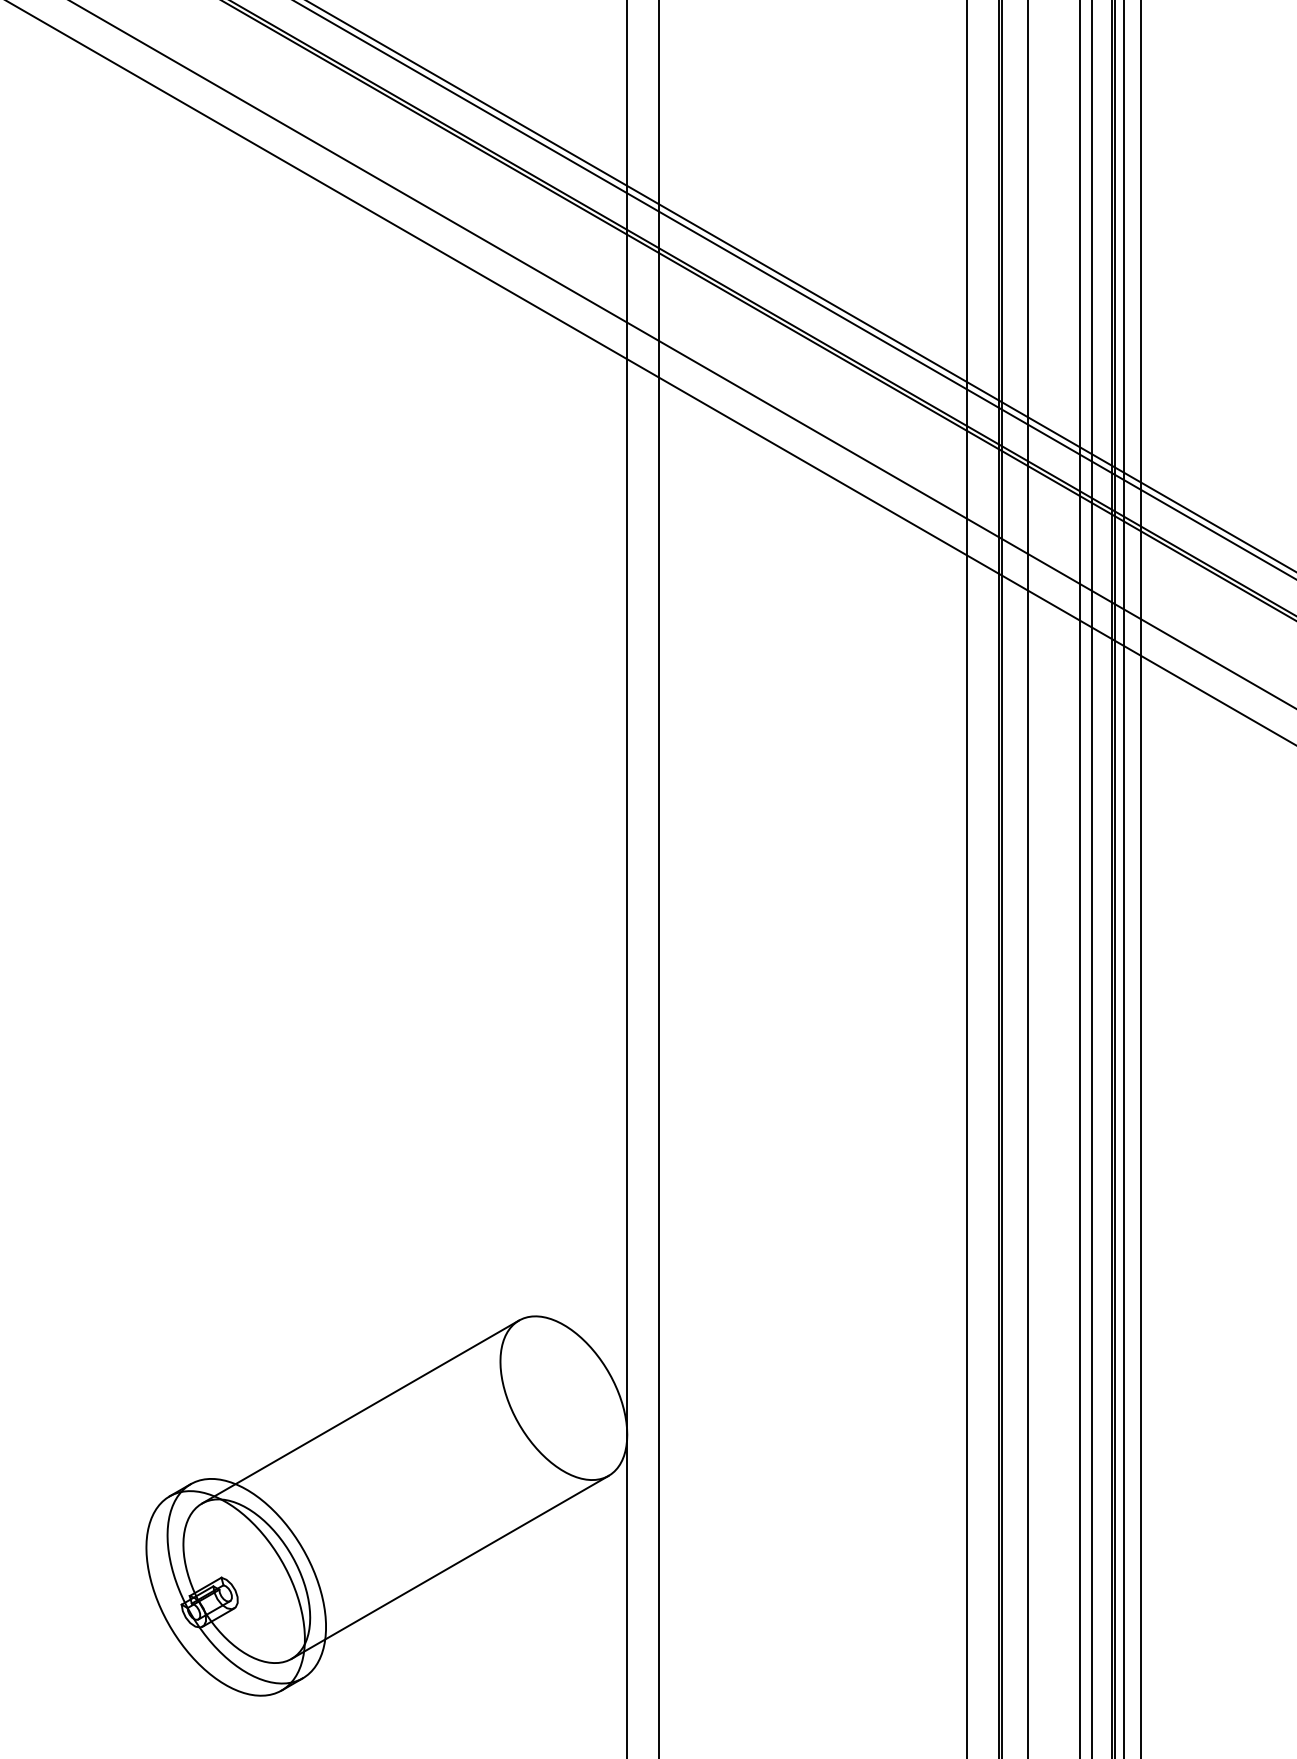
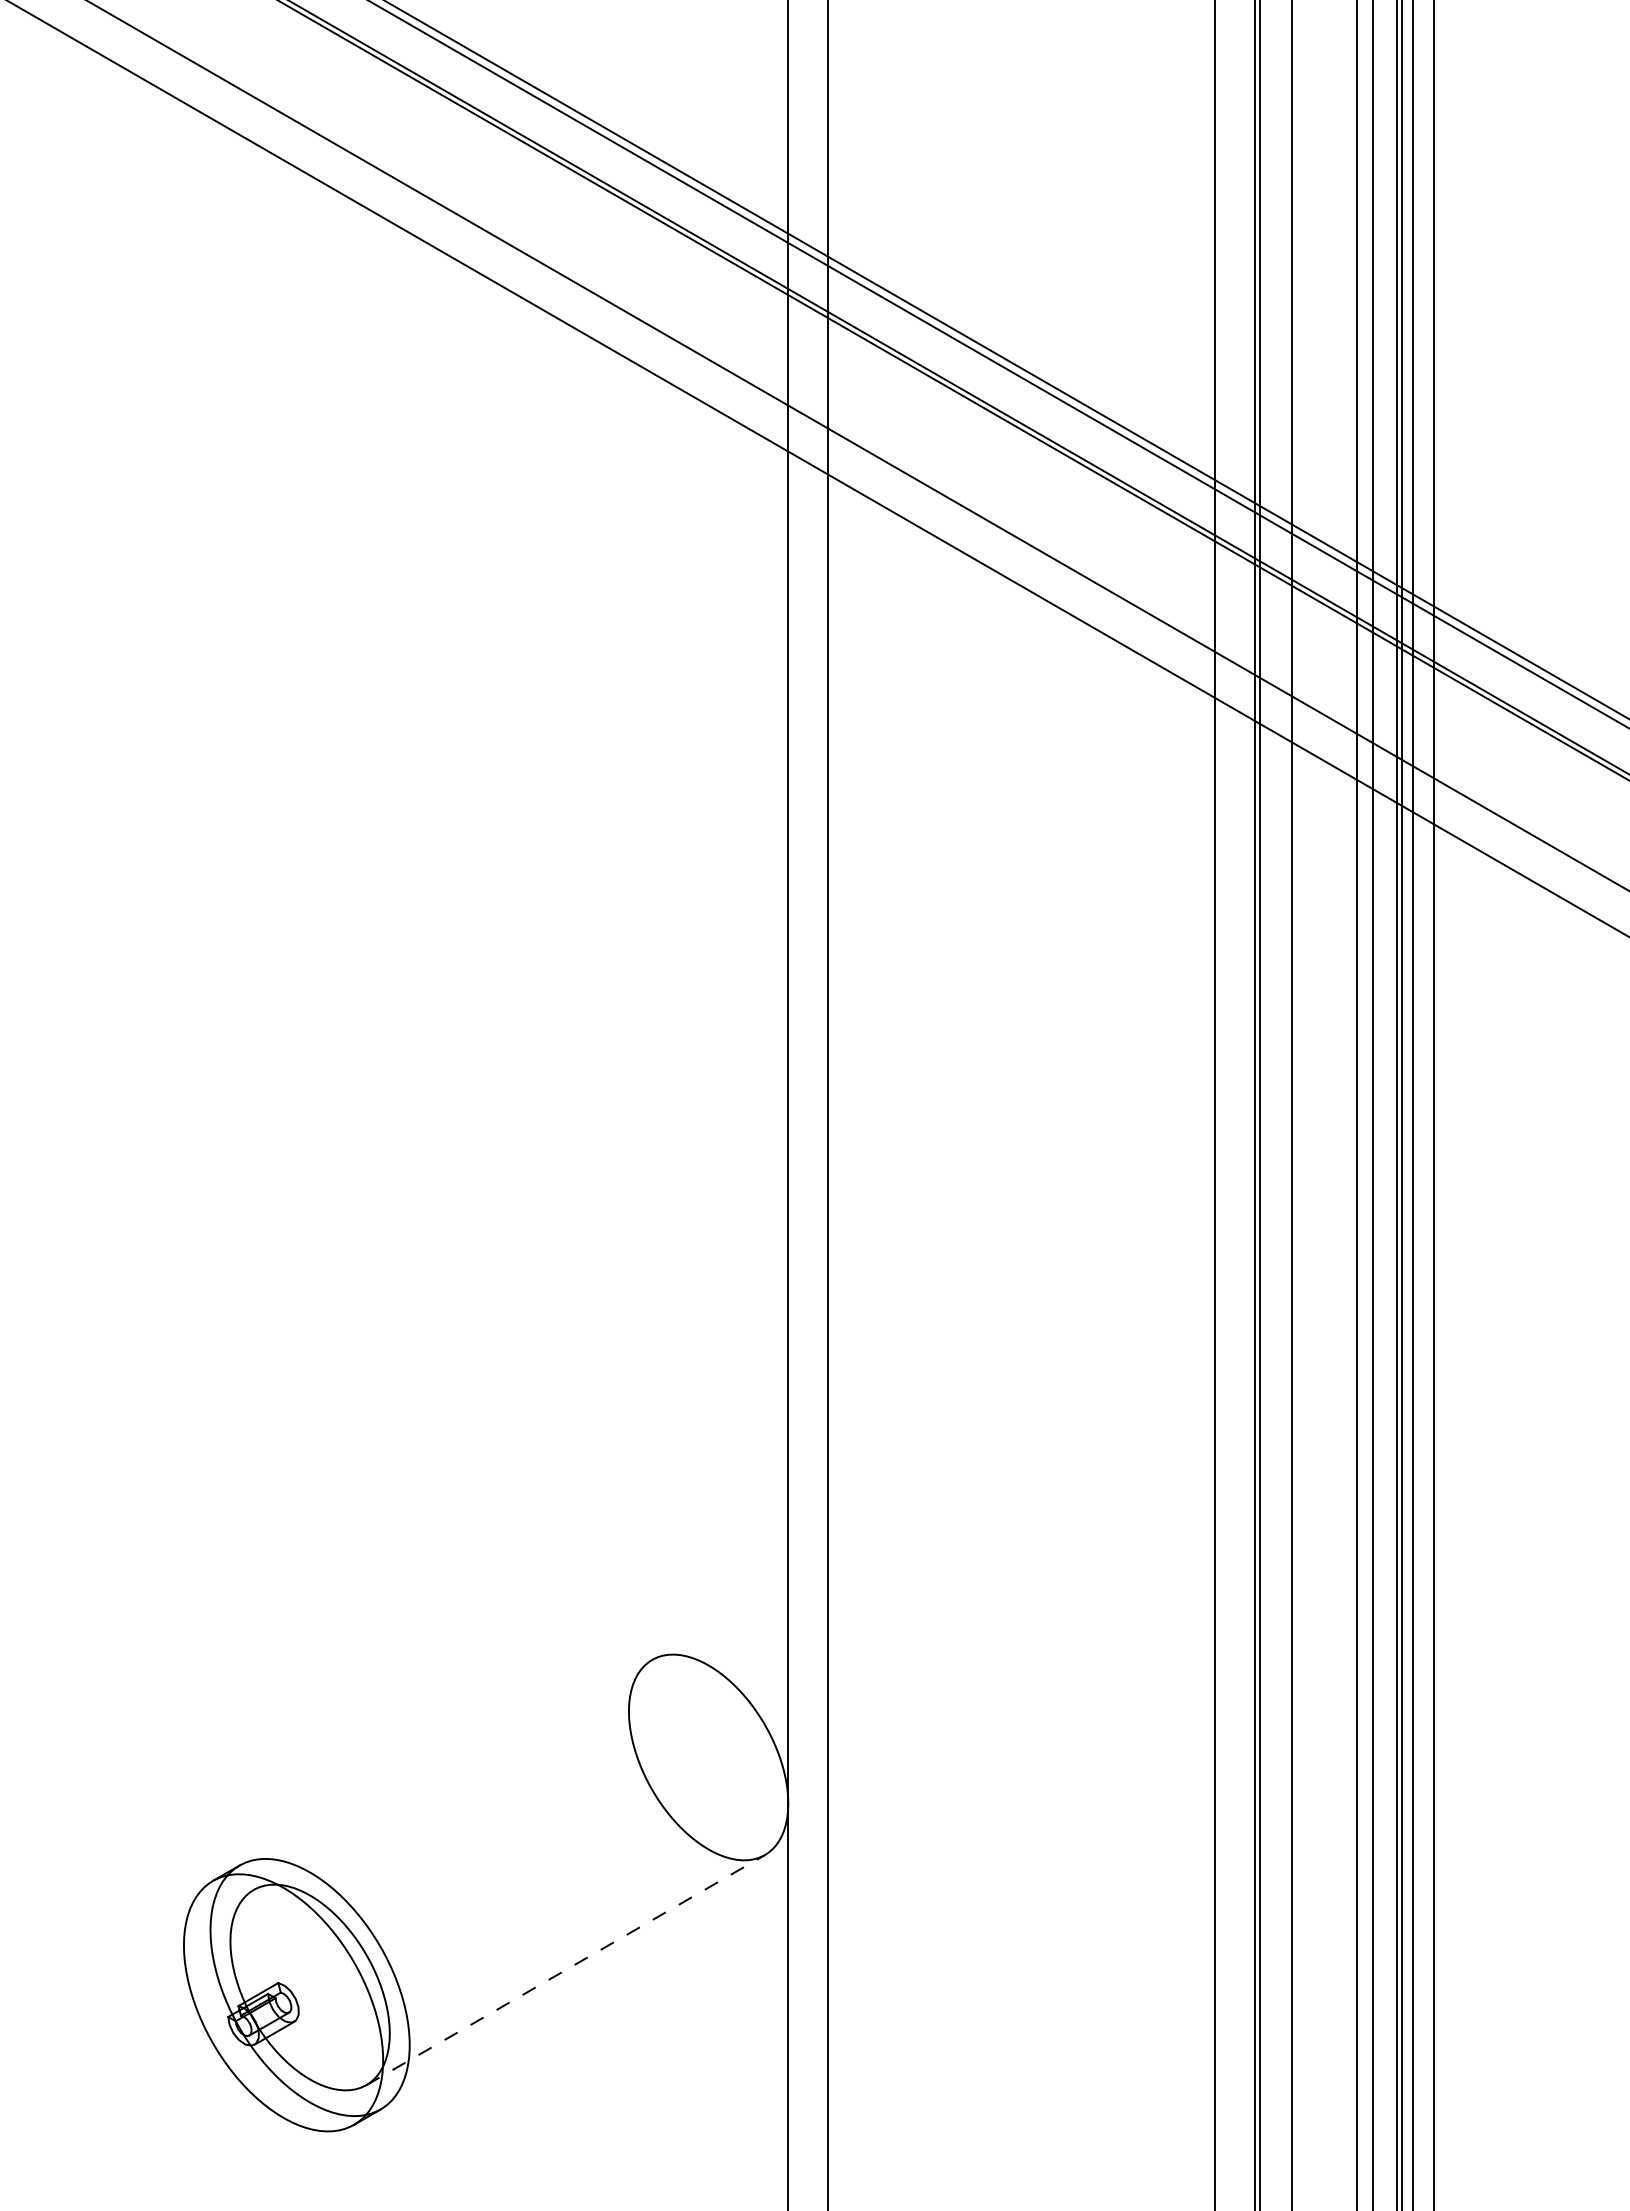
line: (360, 1411) -> (452, 1774), removed
line: (450, 1566) -> (566, 1969), solid -> dashed

